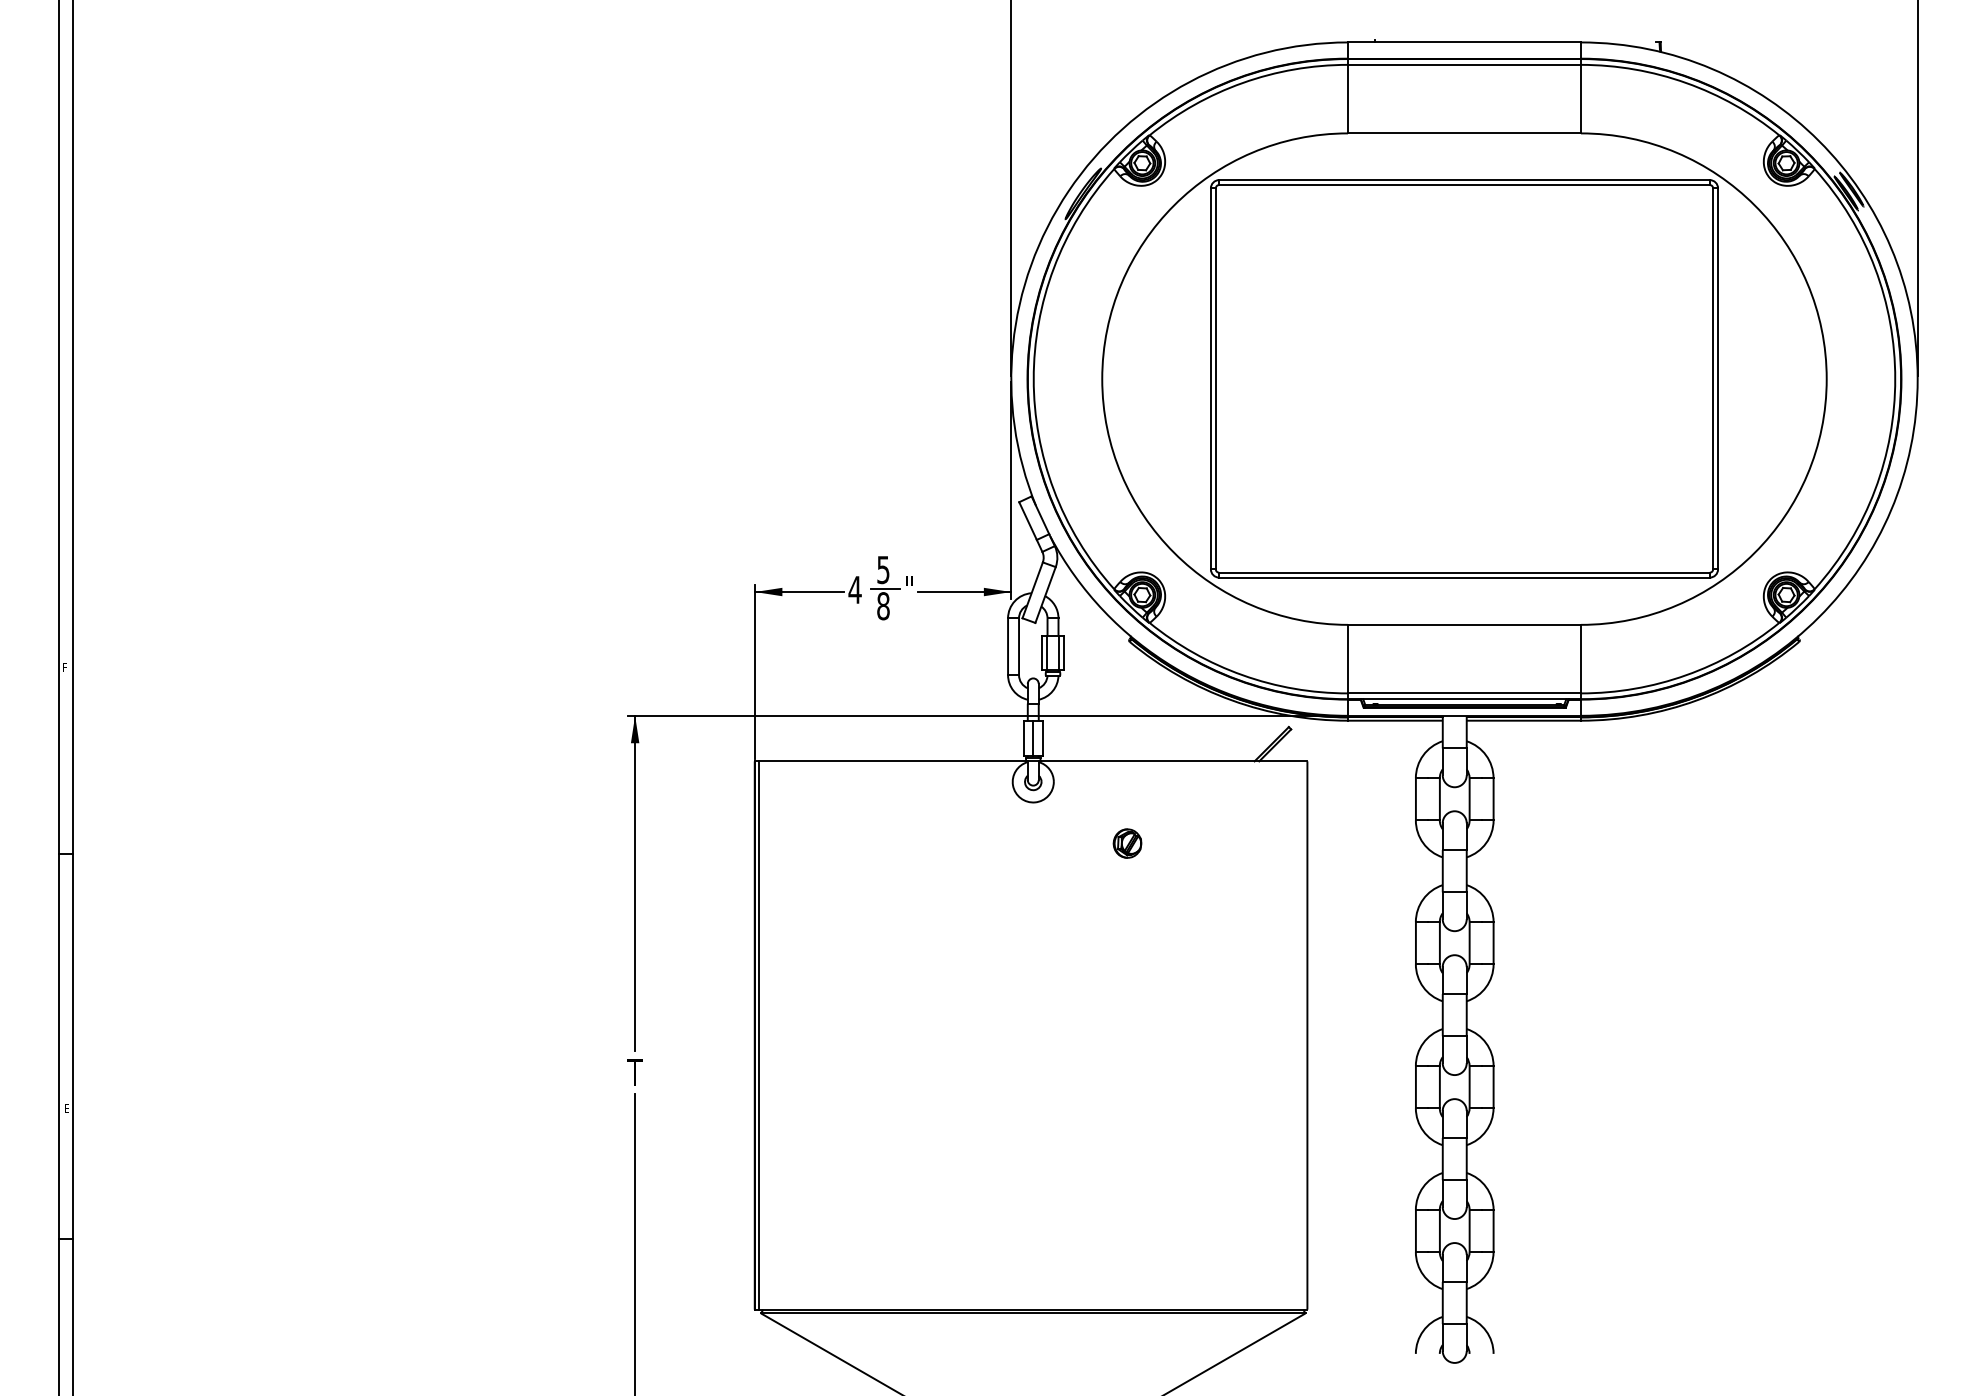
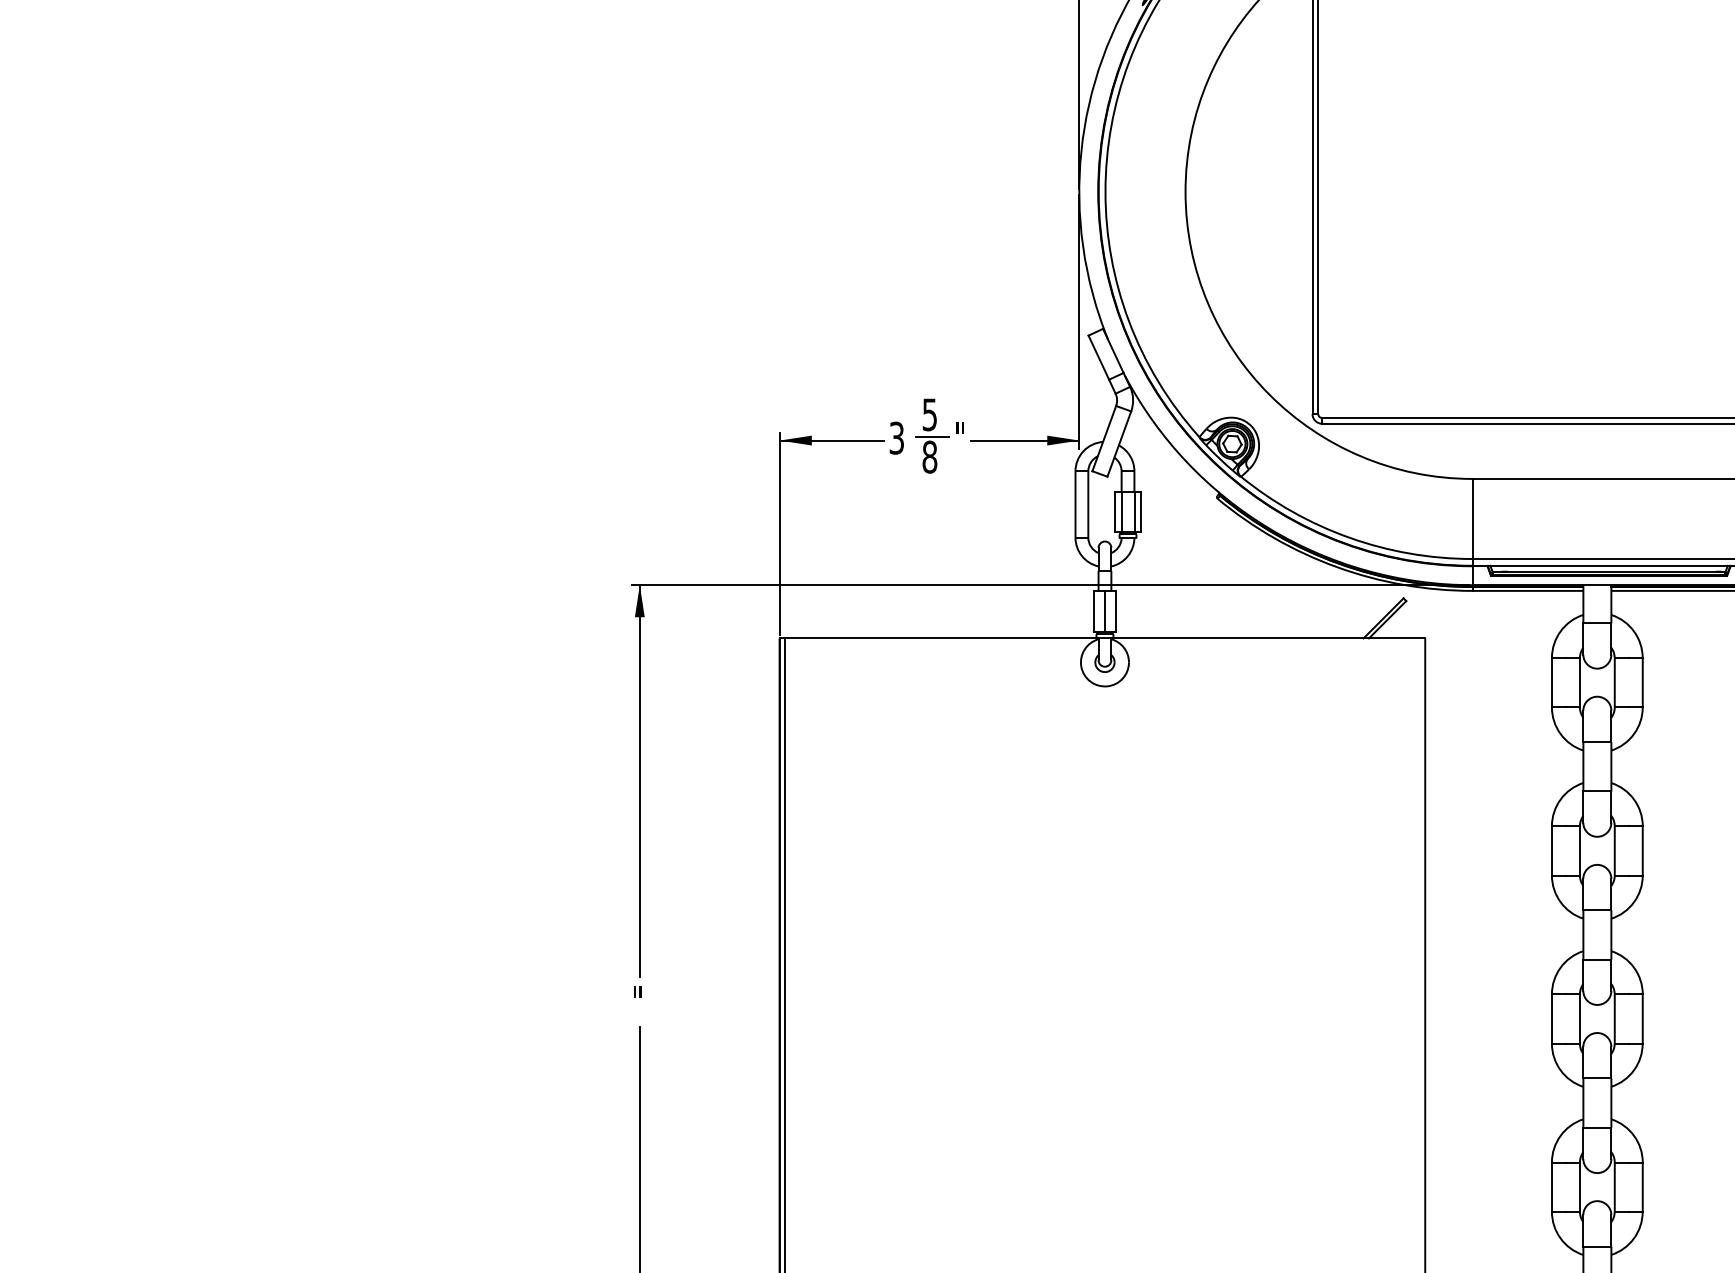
text: (854, 589) -> (896, 437), 4 -> 3
part: (1127, 843) -> (1215, 734), removed
text: (634, 1072) -> (639, 1001), T -> "

